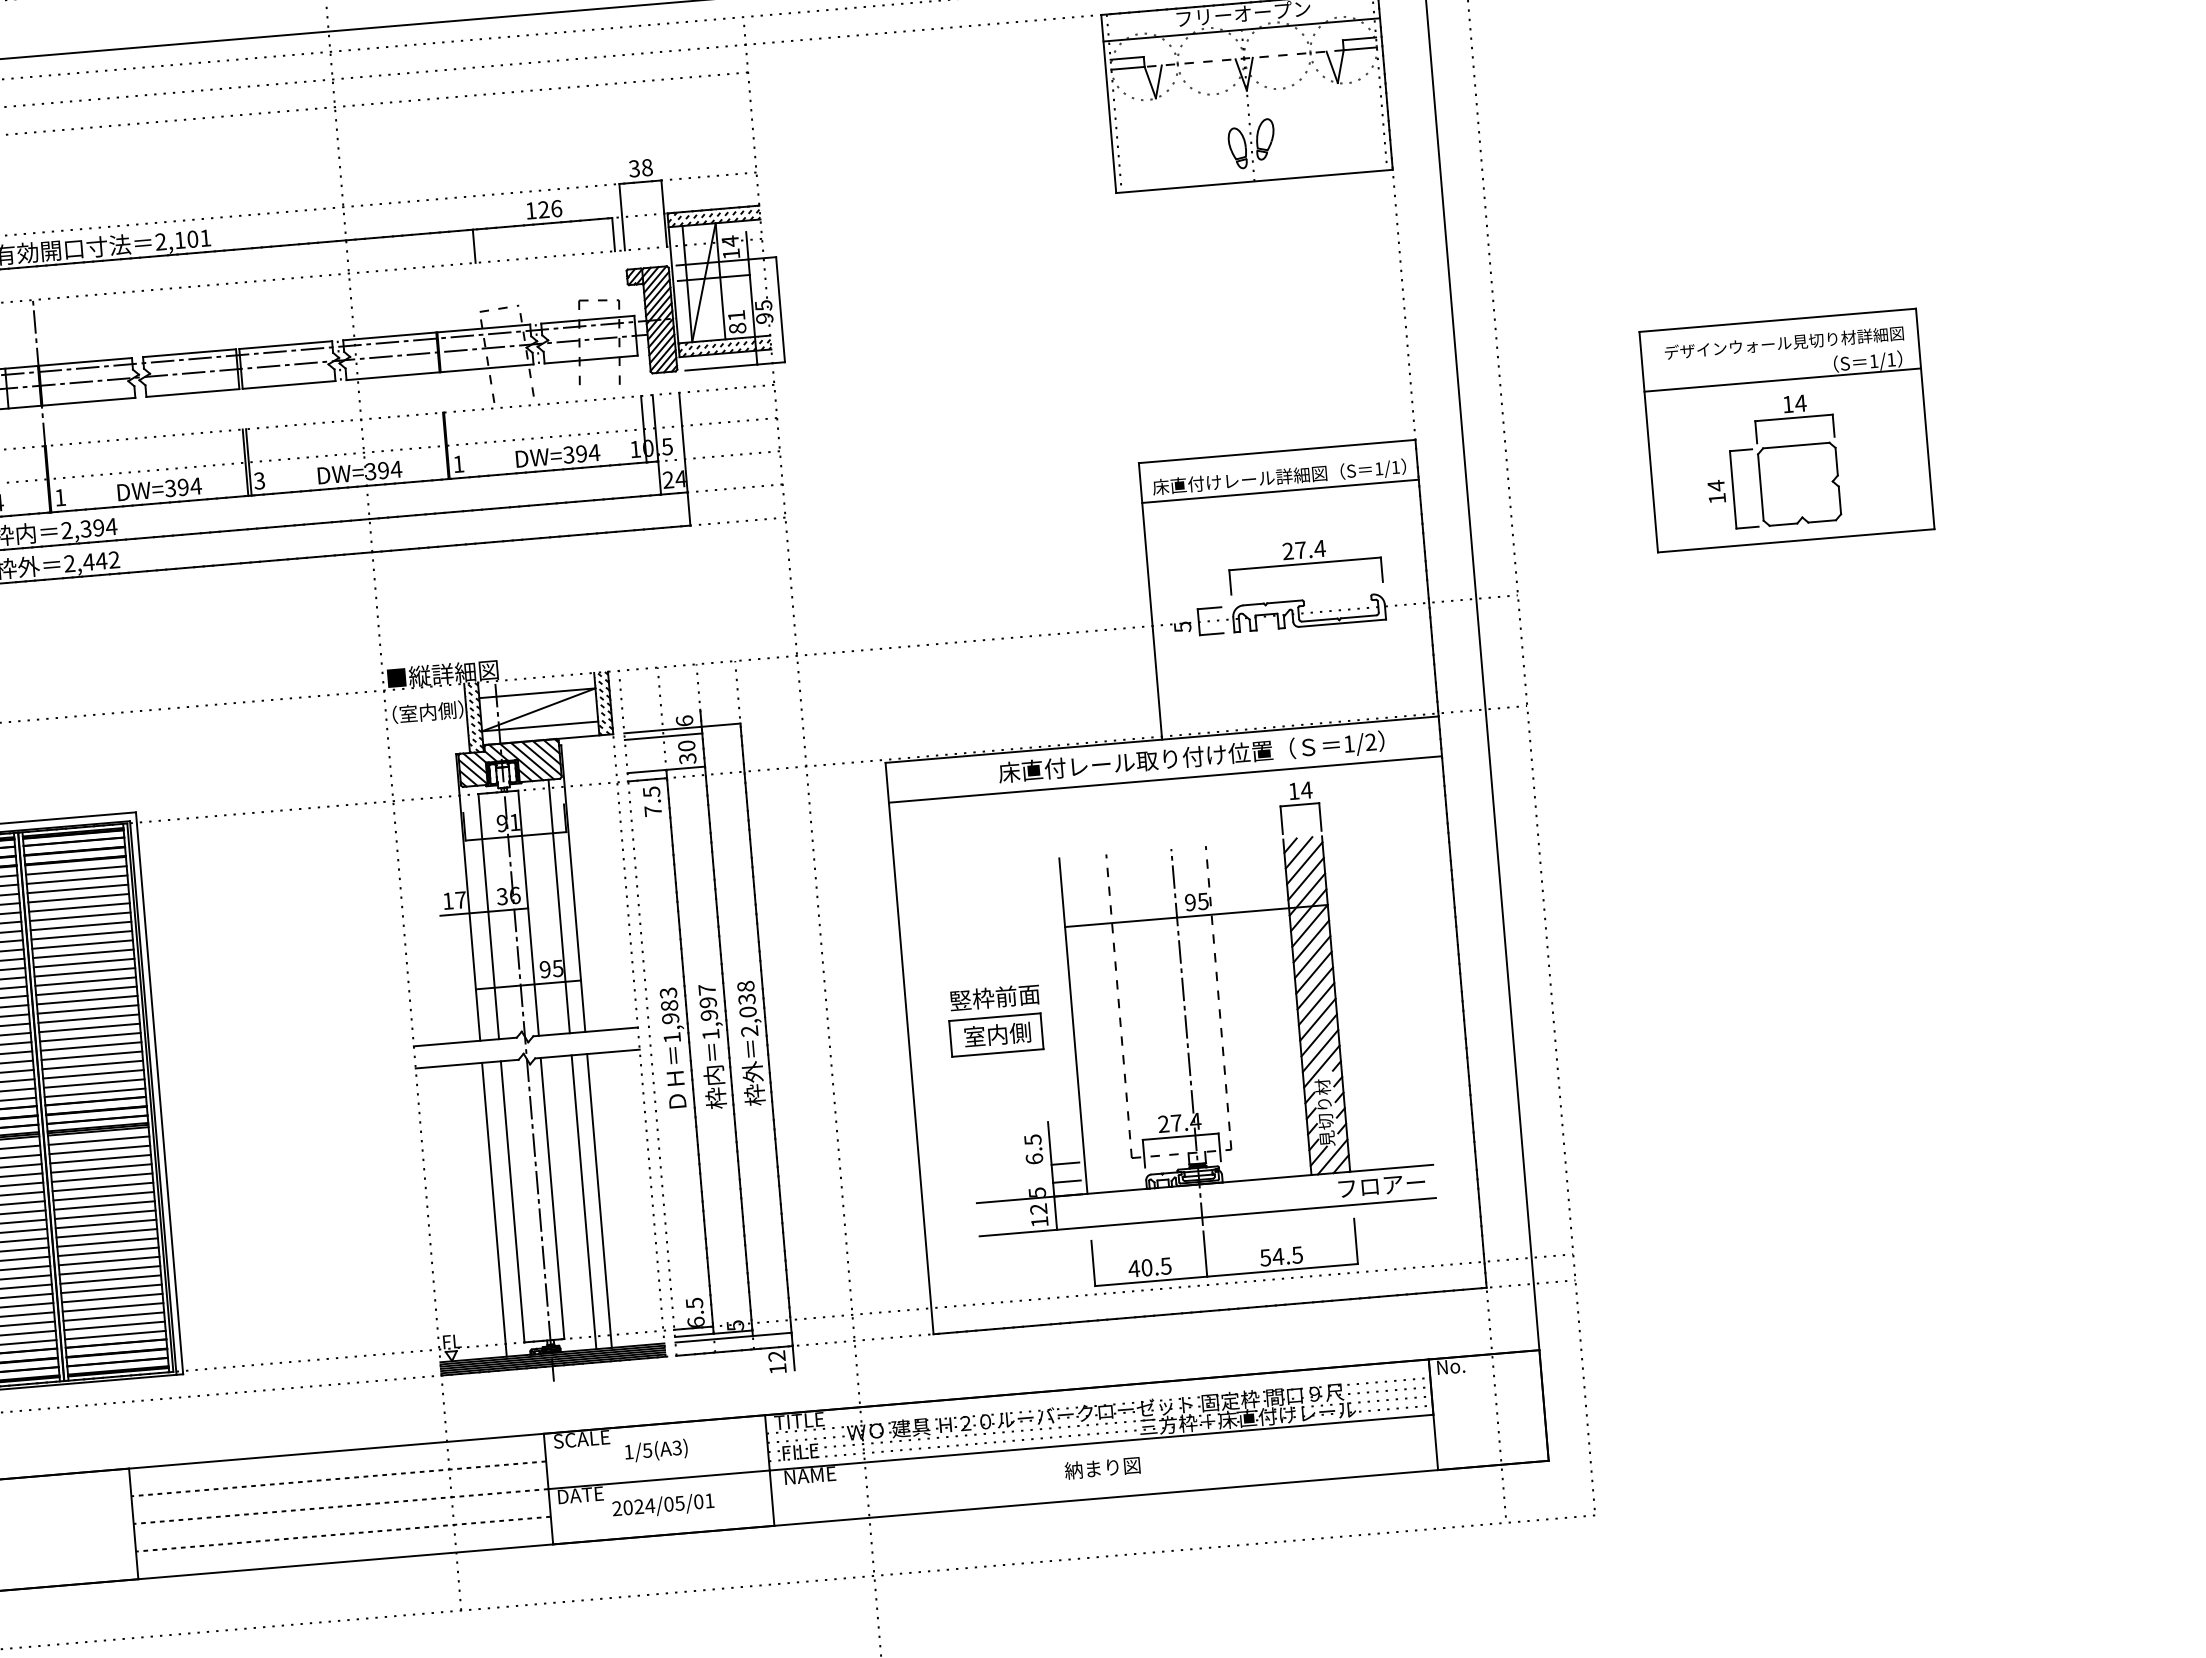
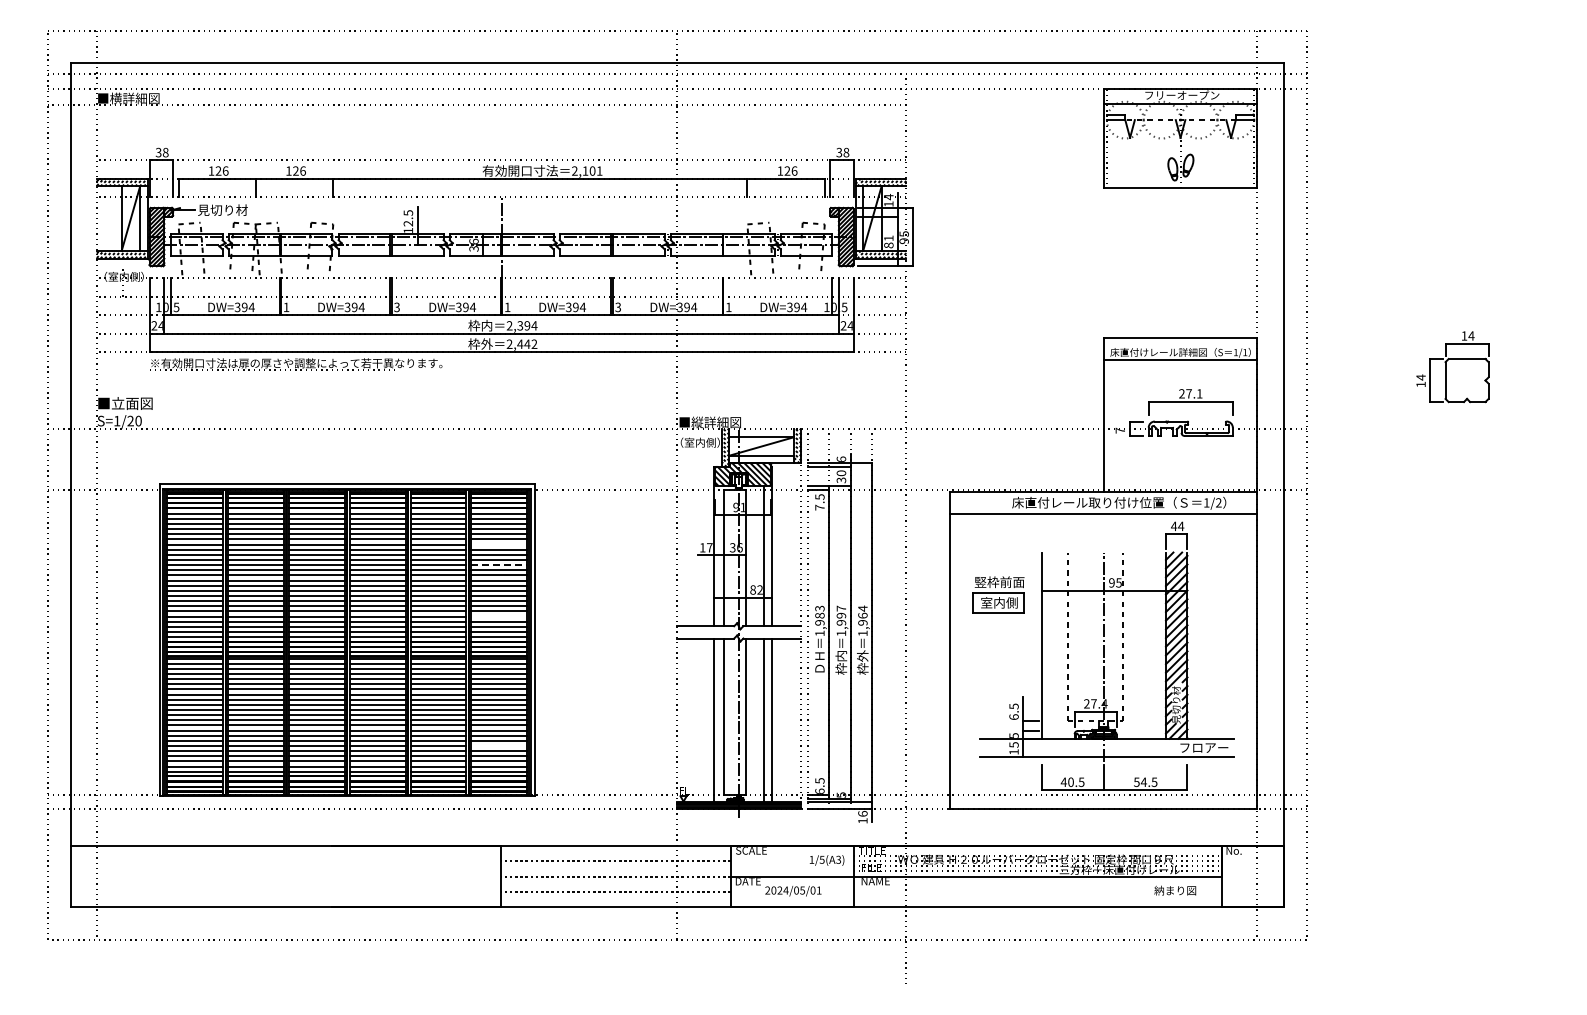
part: (1786, 430) -> (1462, 350), removed
text: (1319, 548) -> (1199, 393), 27.4 -> 27.1
text: (1182, 626) -> (1120, 430), 5 -> 7
text: (1294, 791) -> (1174, 526), 14 -> 44
line: (81, 925) -> (499, 544), removed
line: (84, 963) -> (499, 565), solid -> dashed
text: (551, 968) -> (756, 589), 95 -> 82
text: (746, 1007) -> (862, 620), 2,038 -> 1,964
part: (994, 1019) -> (998, 594), moved
line: (92, 1055) -> (499, 616), removed
text: (1037, 1208) -> (1013, 744), 12 -> 15
line: (112, 1287) -> (499, 745), removed
text: (776, 1355) -> (862, 813), 12 -> 16
text: (655, 1450) -> (826, 860), moved
text: (1102, 1467) -> (1175, 890), moved

